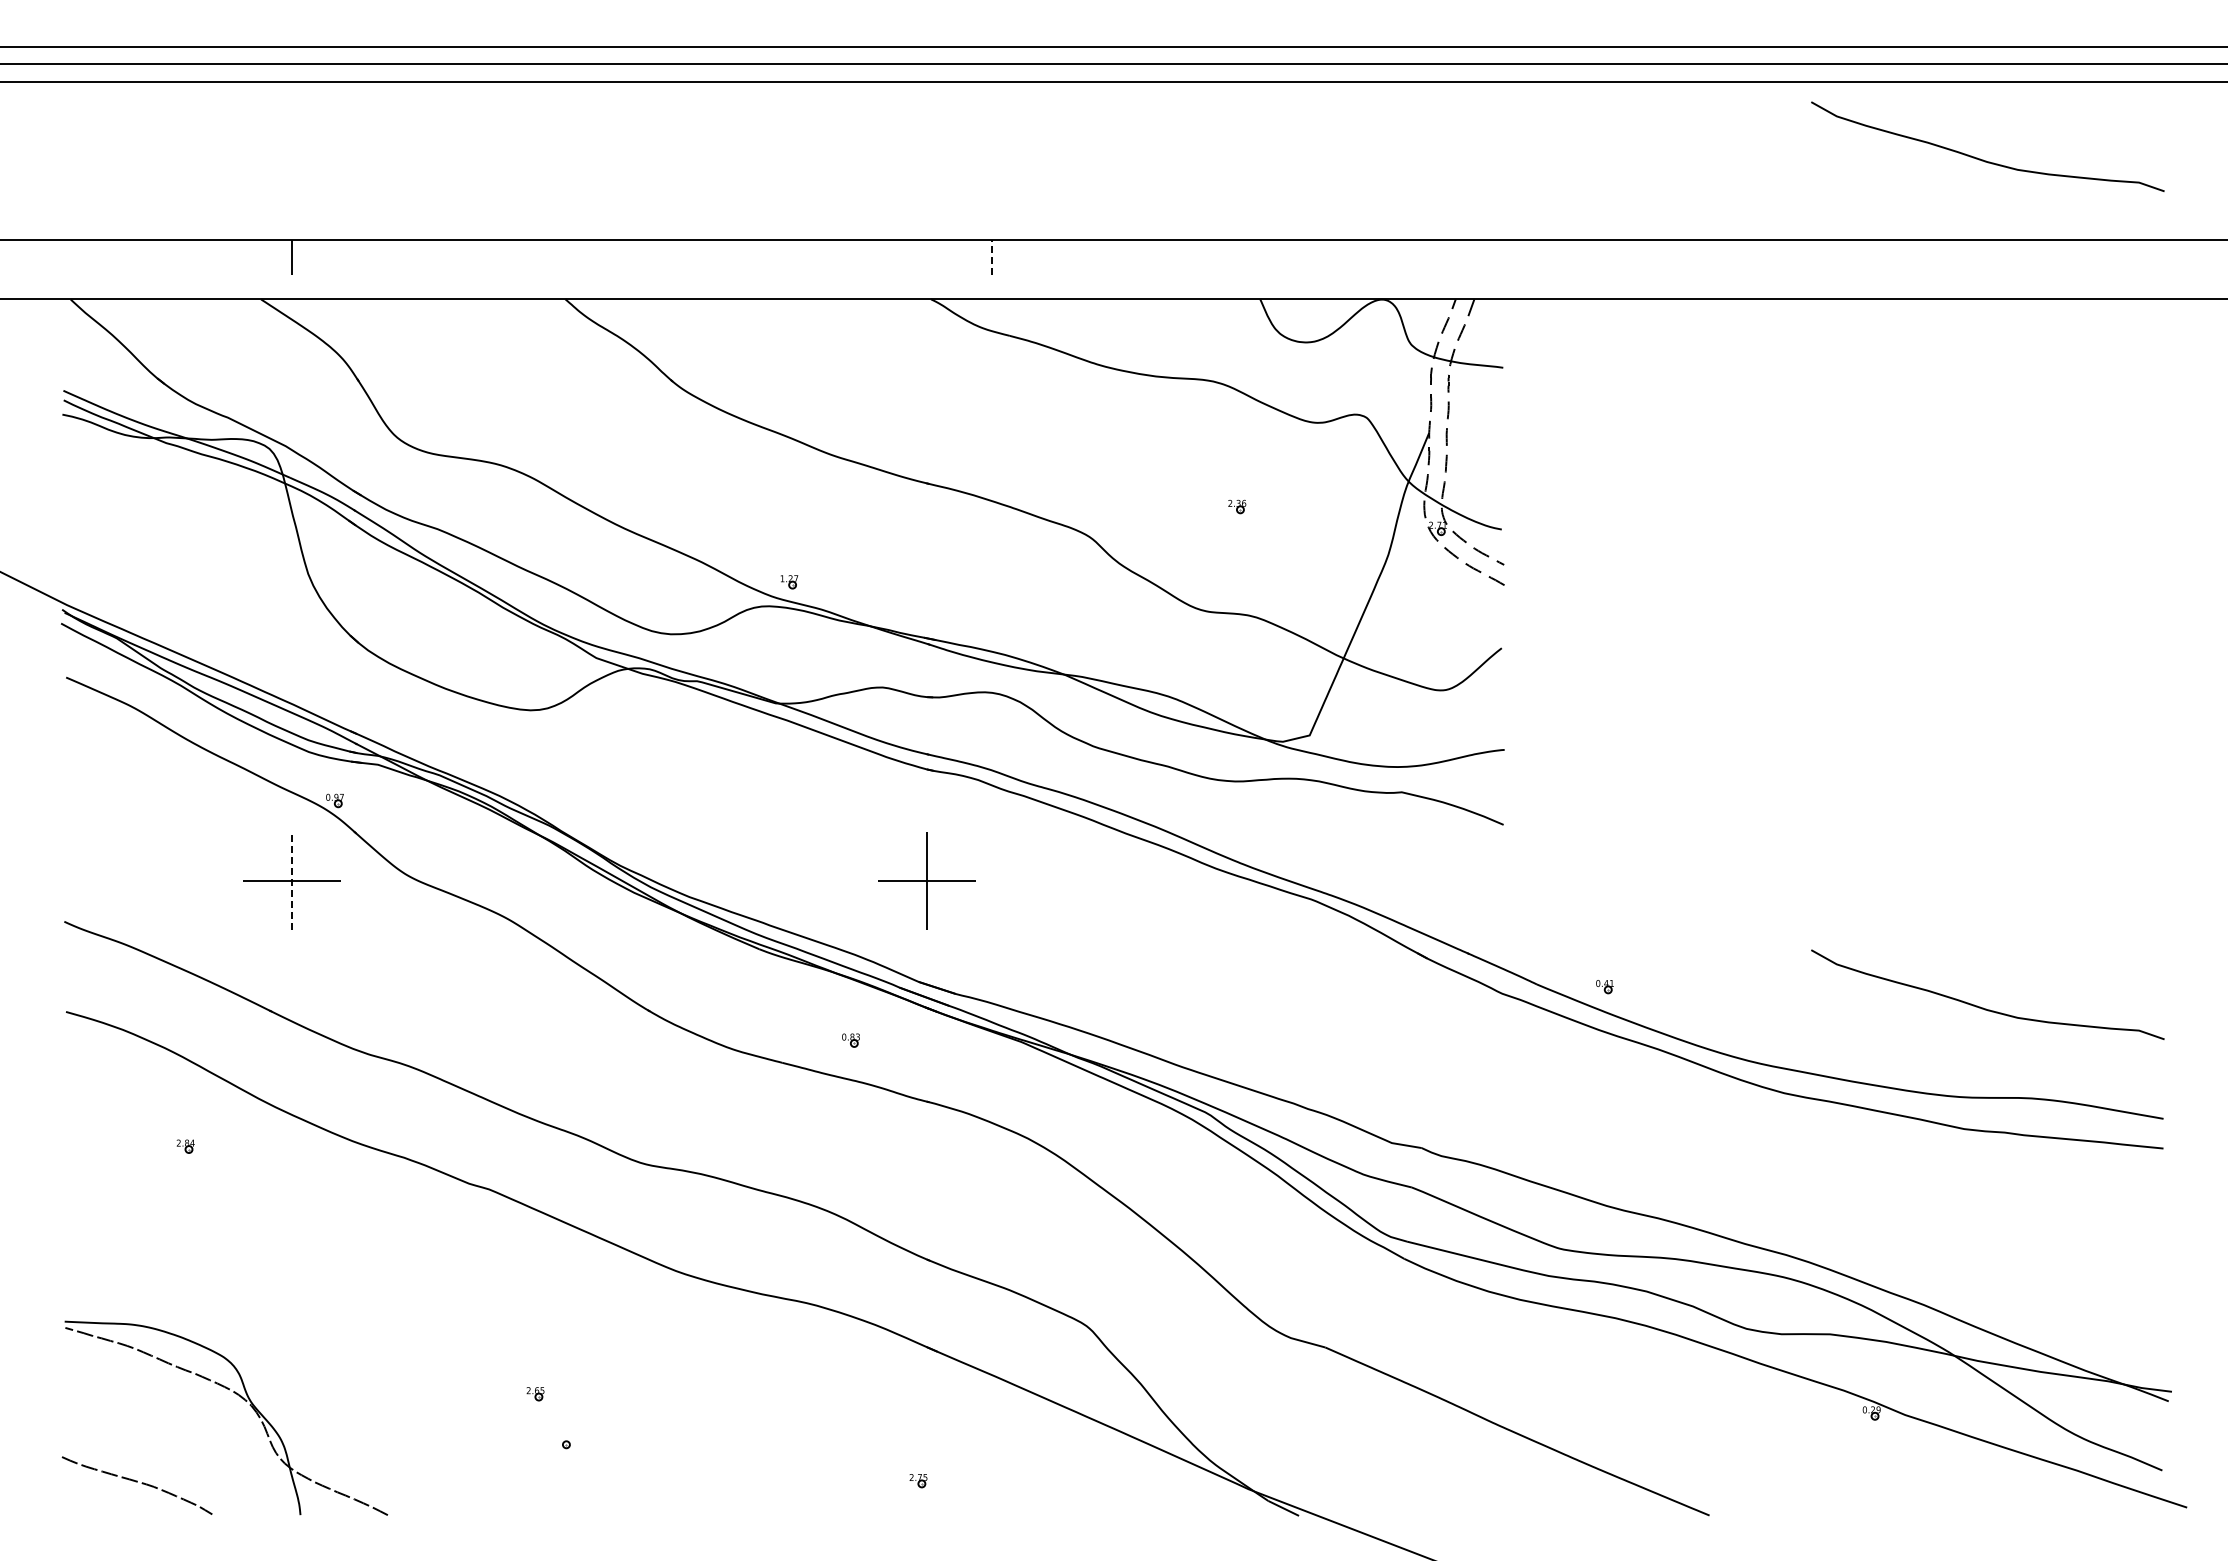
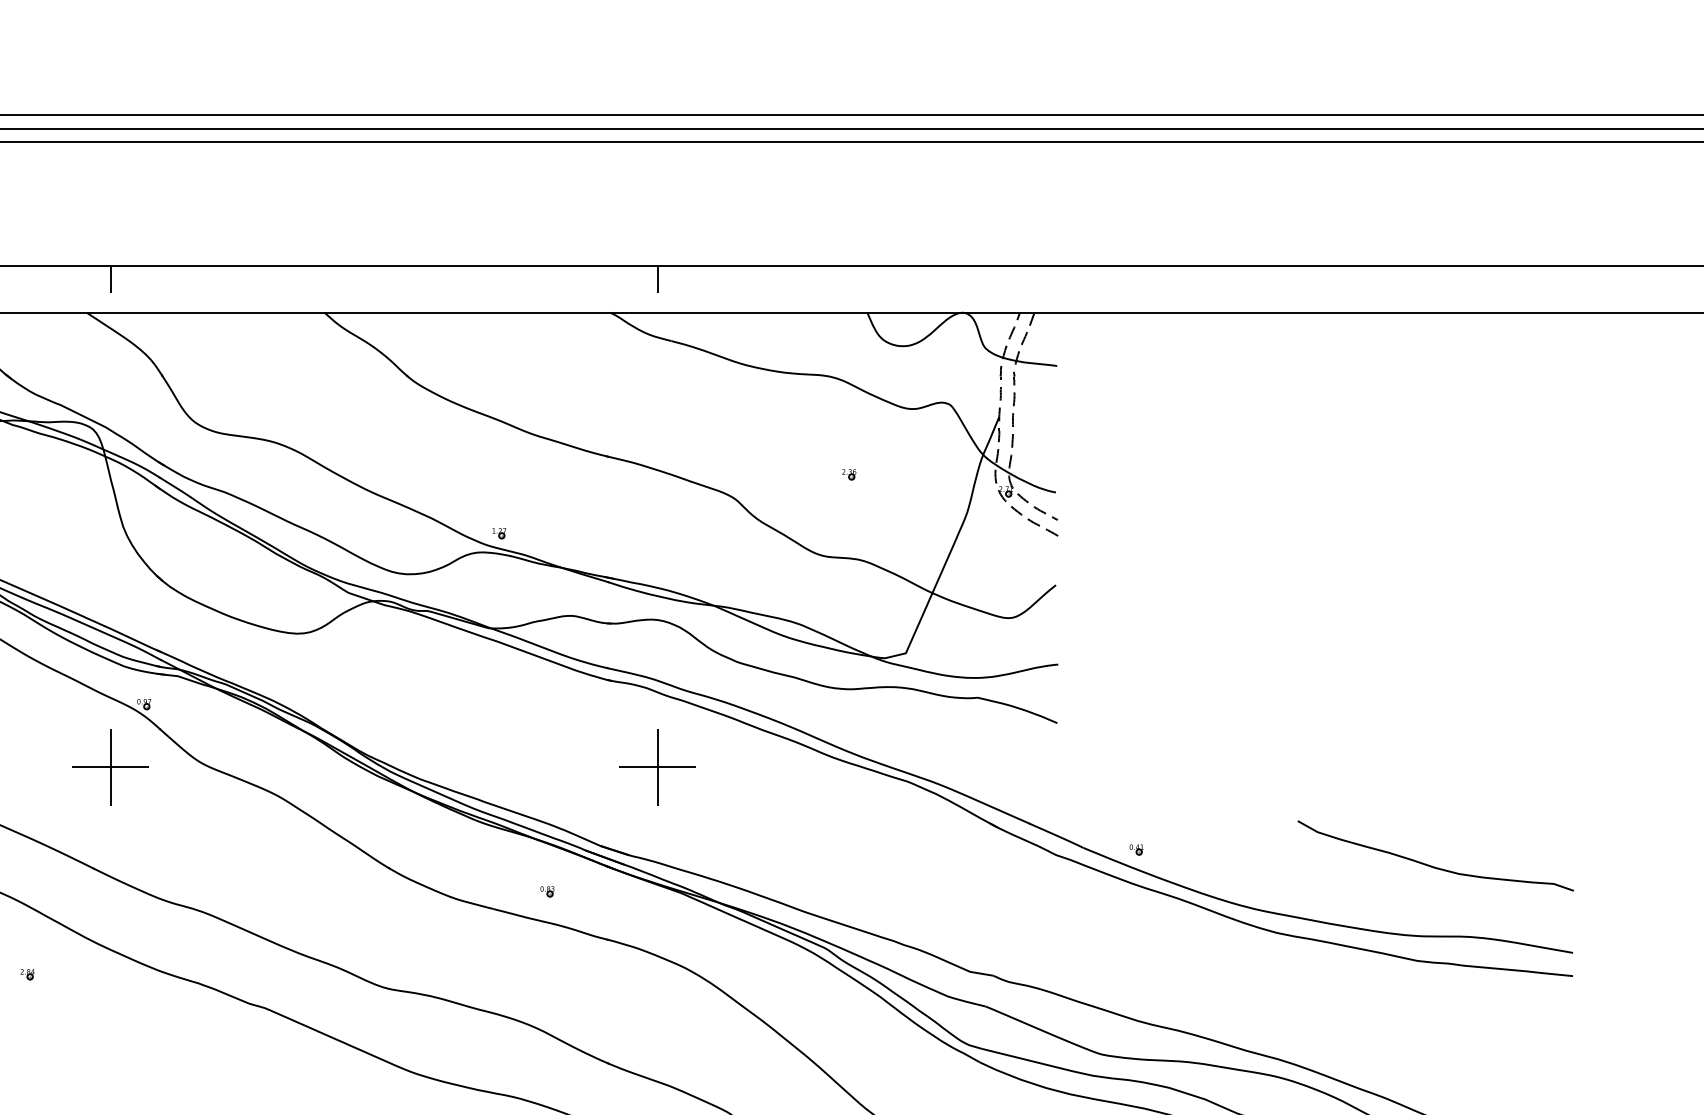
curve: (1983, 159) -> (1432, 203), removed
line: (992, 256) -> (658, 279), dashed -> solid
part: (926, 880) -> (657, 766), moved
line: (292, 881) -> (111, 767), dashed -> solid

